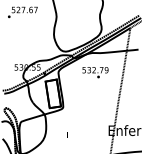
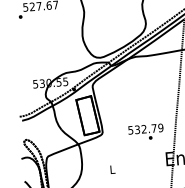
text: (95, 72) -> (146, 132), moved

